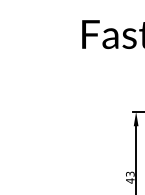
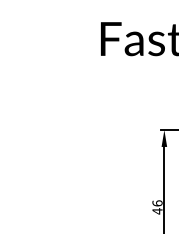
text: (130, 174) -> (157, 203), 43 -> 46

